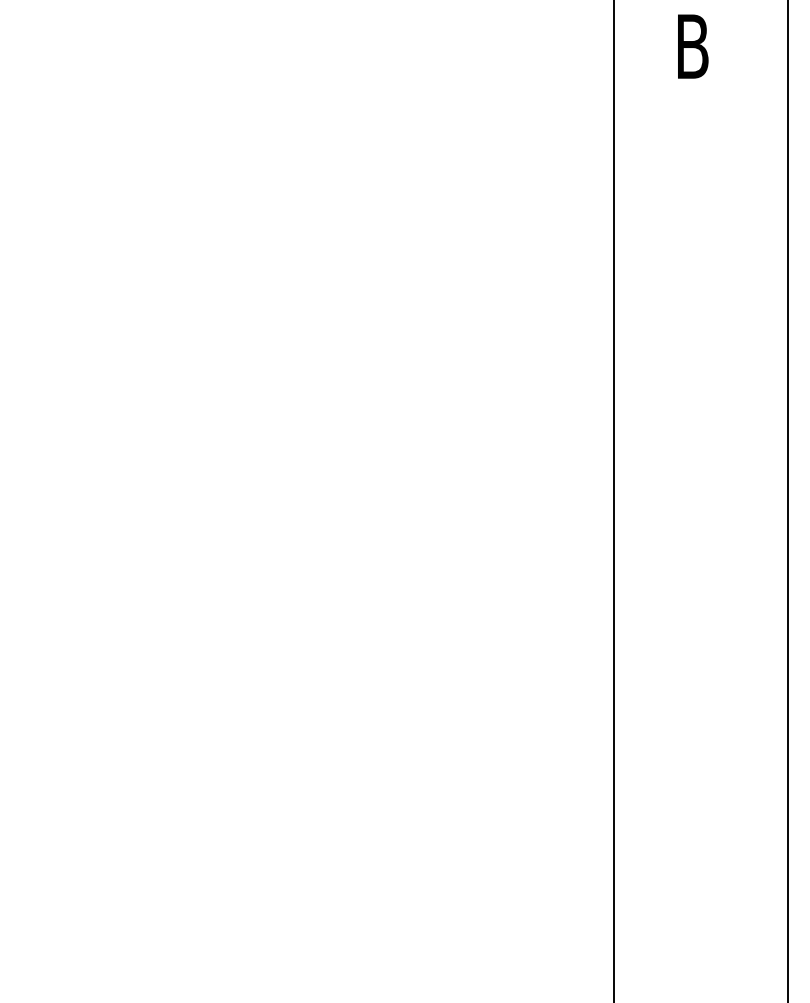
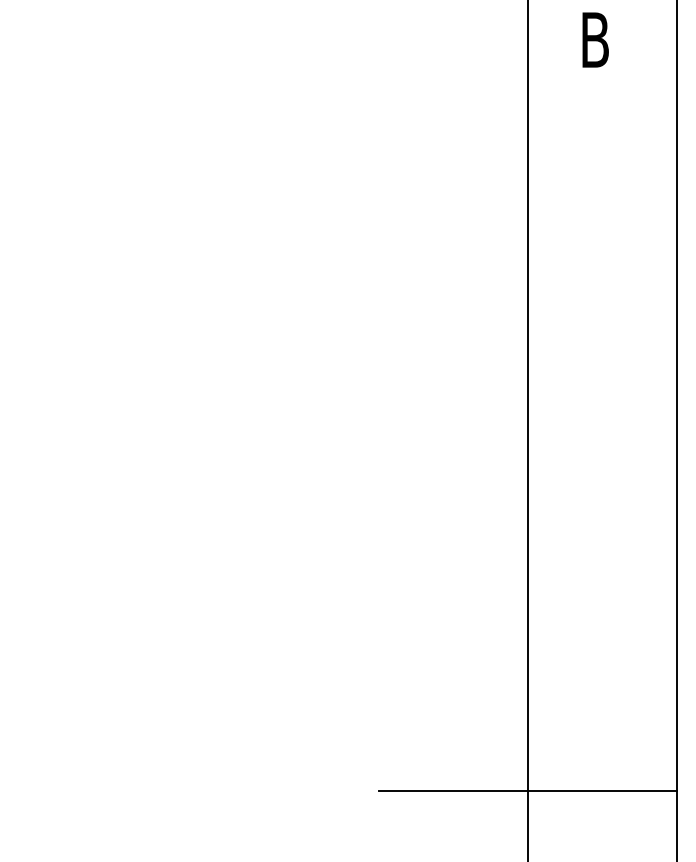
line: (613, 920) -> (527, 791), added

